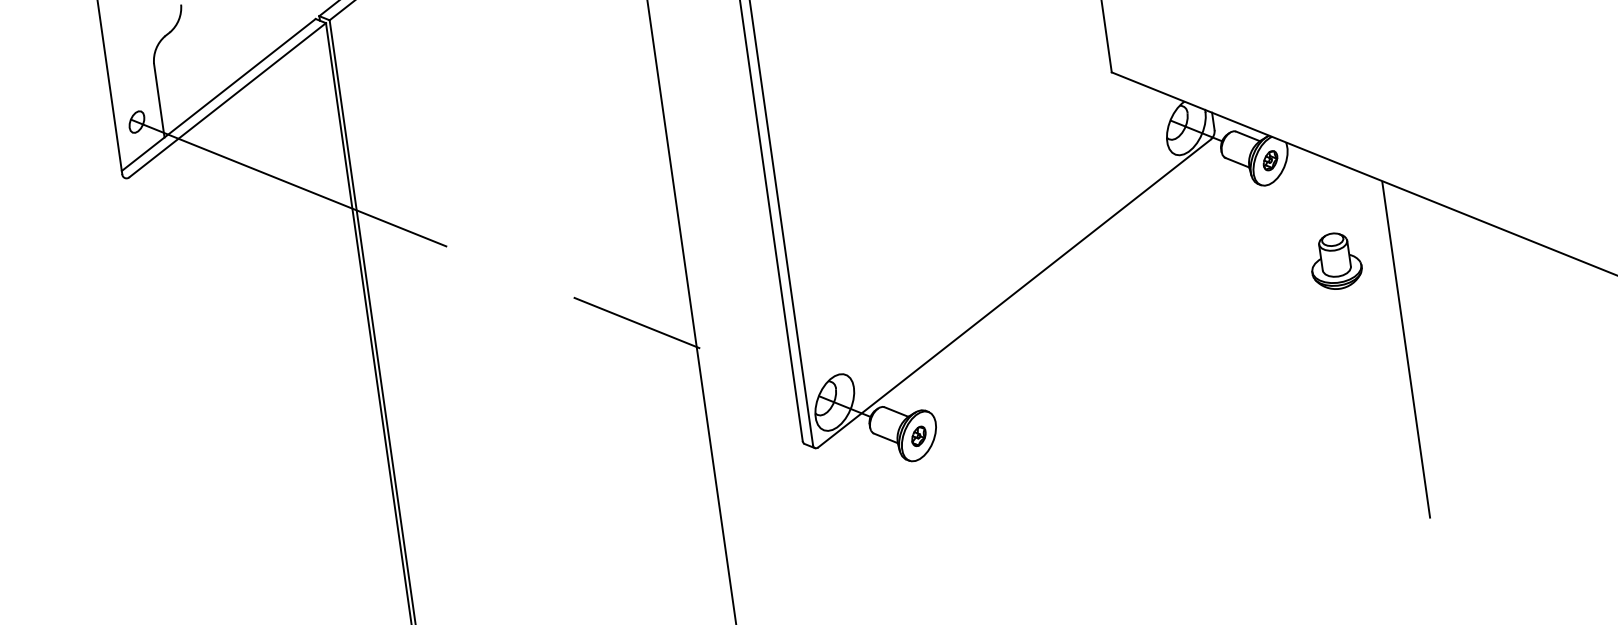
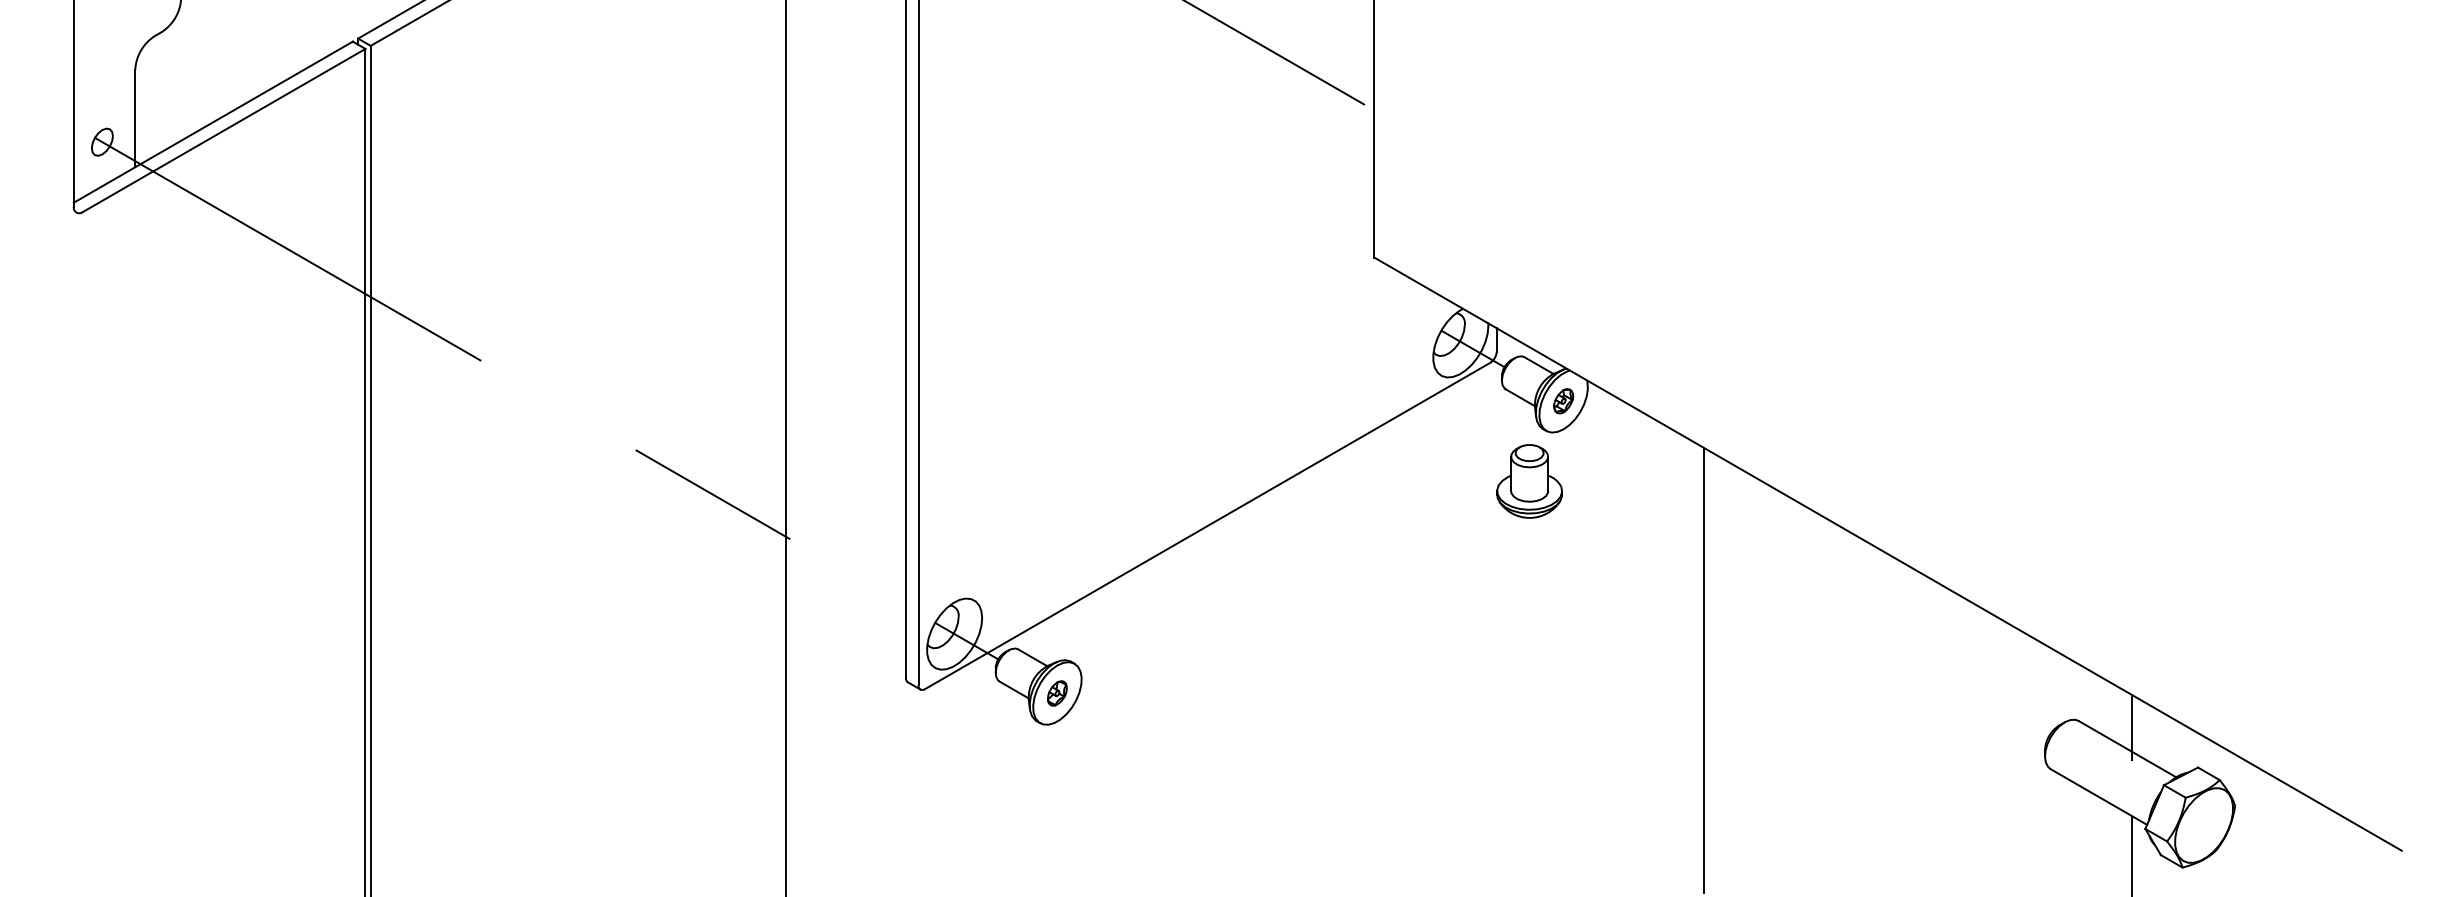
part: (1335, 261) -> (1529, 481), moved

